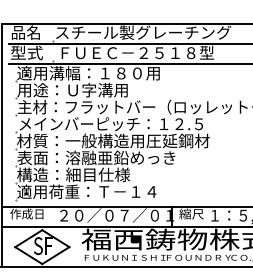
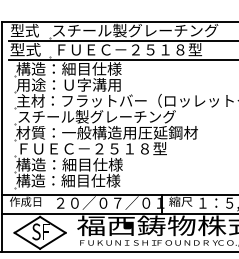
text: (25, 32) -> (24, 30), 品名 -> 型式
text: (88, 72) -> (83, 68), 適用溝幅：１８０用 -> 構造：細目仕様
text: (110, 123) -> (104, 116), メインバーピッチ：１２.５ -> スチール製グレーチング
text: (96, 157) -> (91, 148), 表面：溶融亜鉛めっき -> ＦＵＥＣ－２５１８型
text: (86, 191) -> (81, 180), 適用荷重：Ｔ－１４ -> 構造：細目仕様

